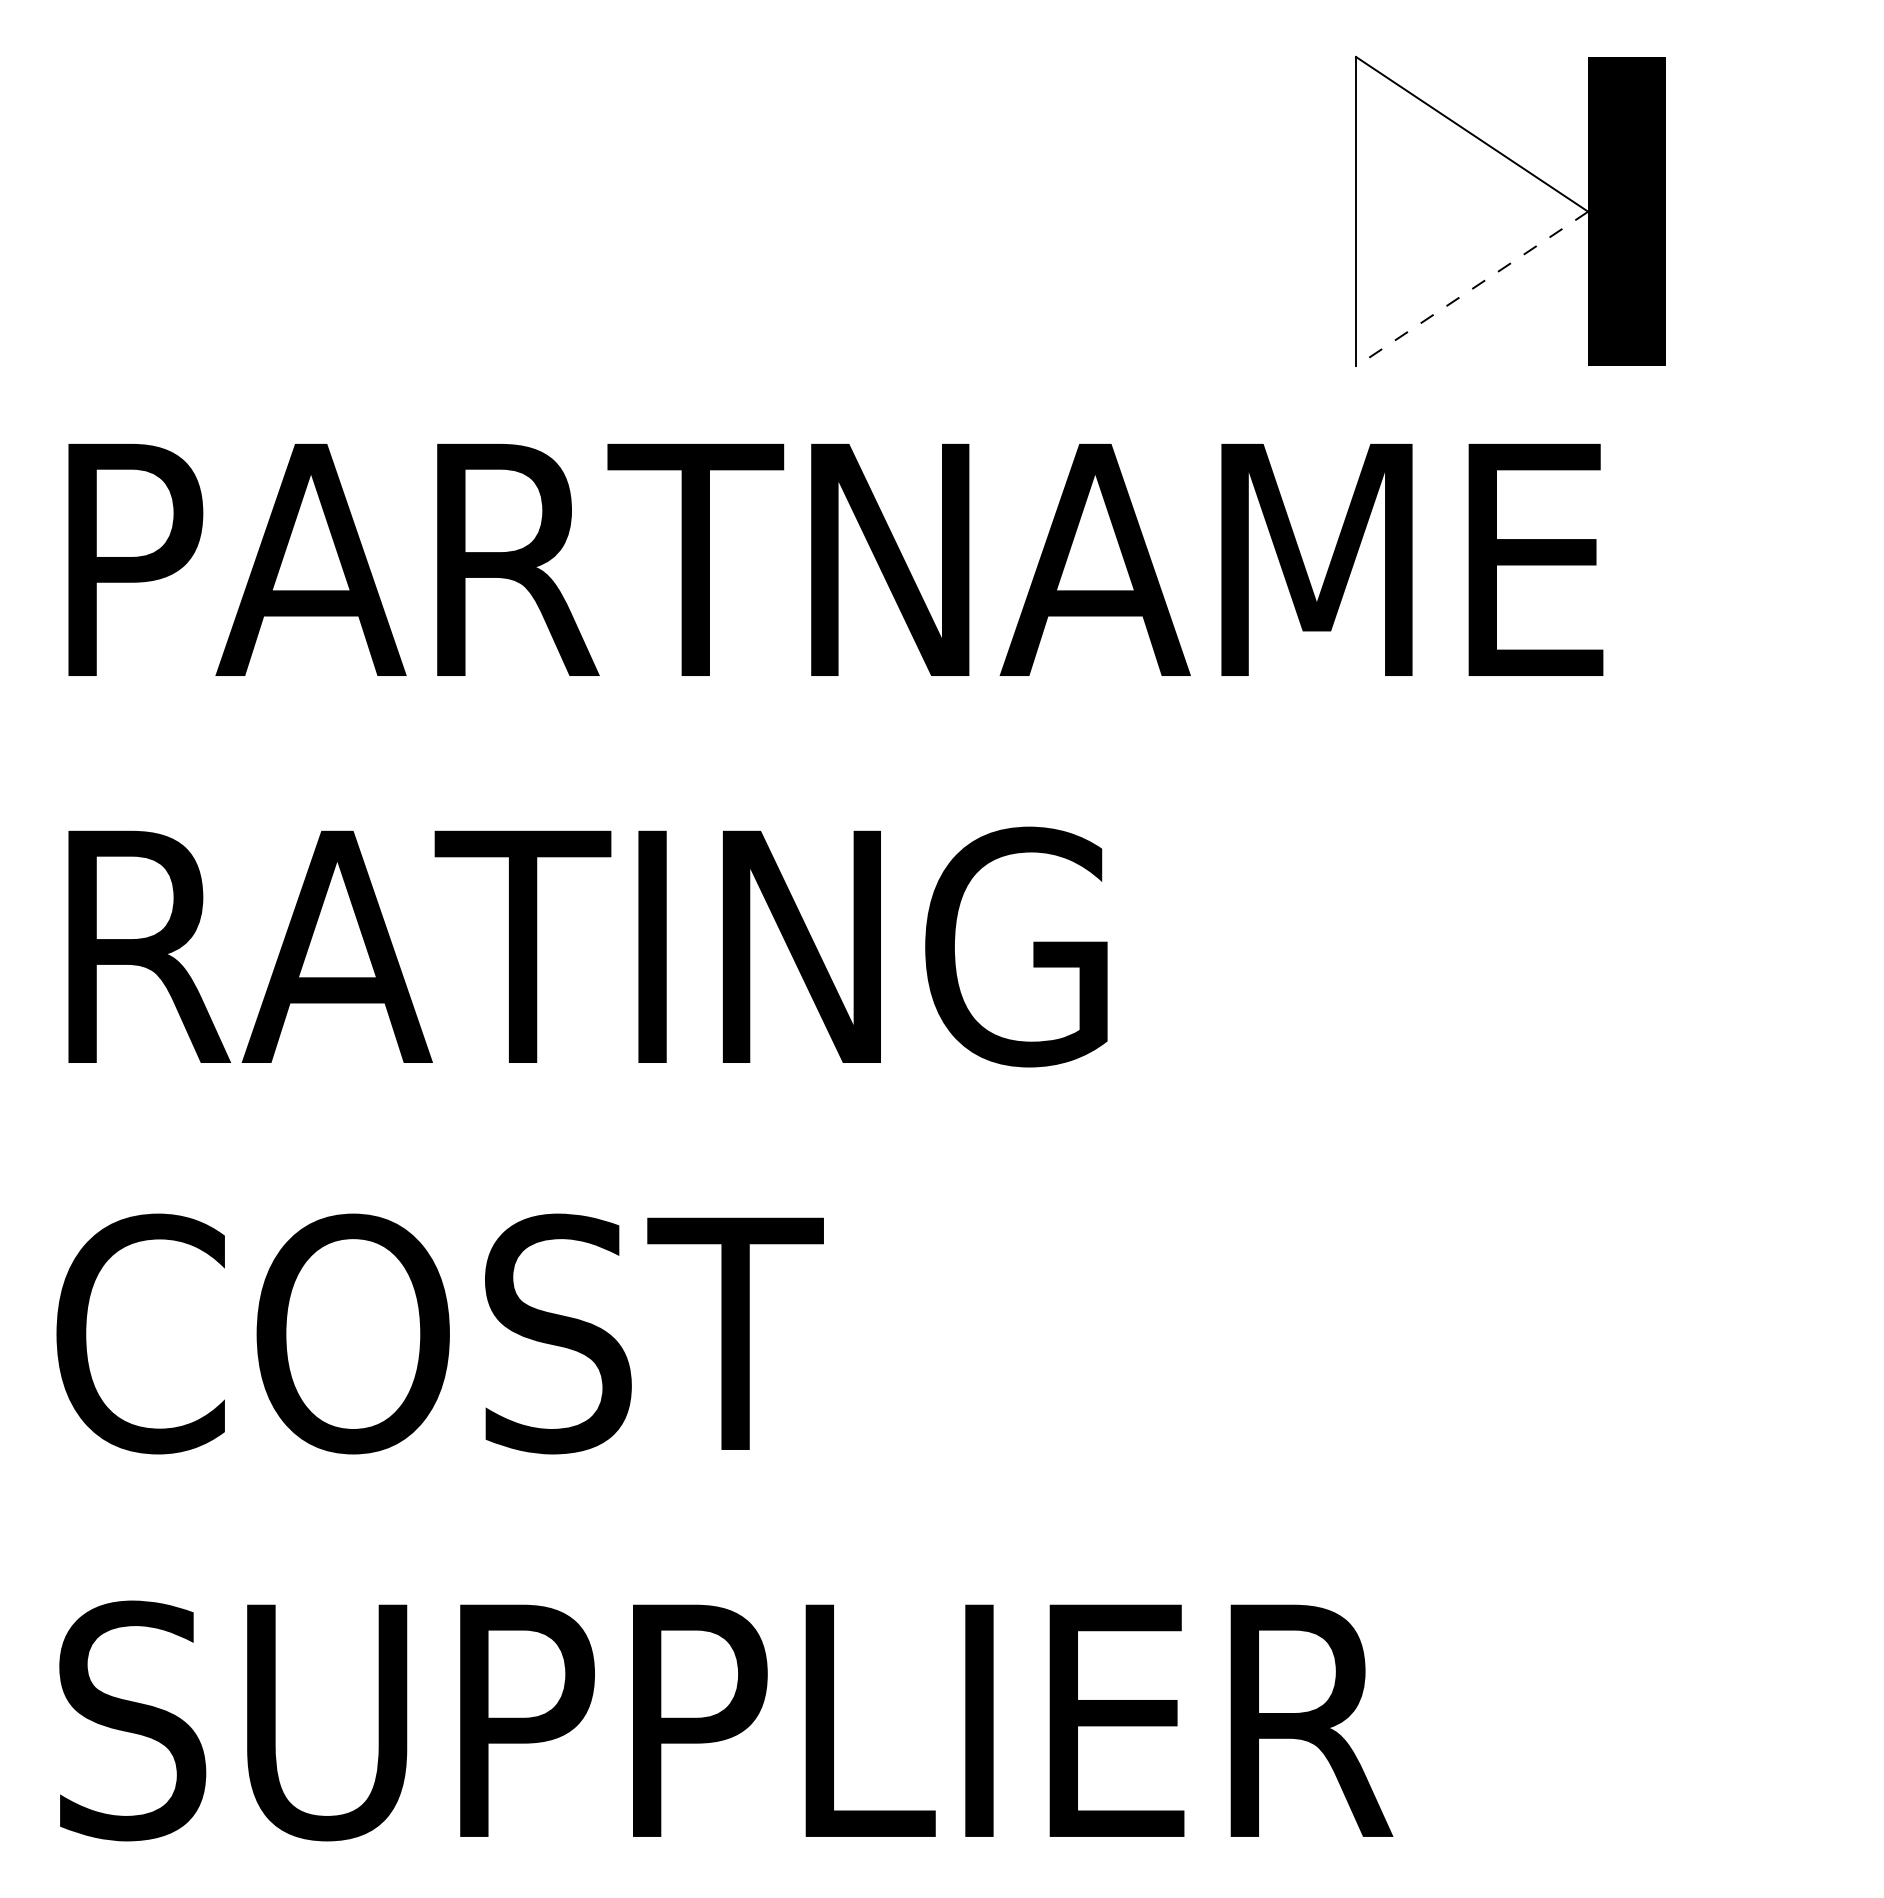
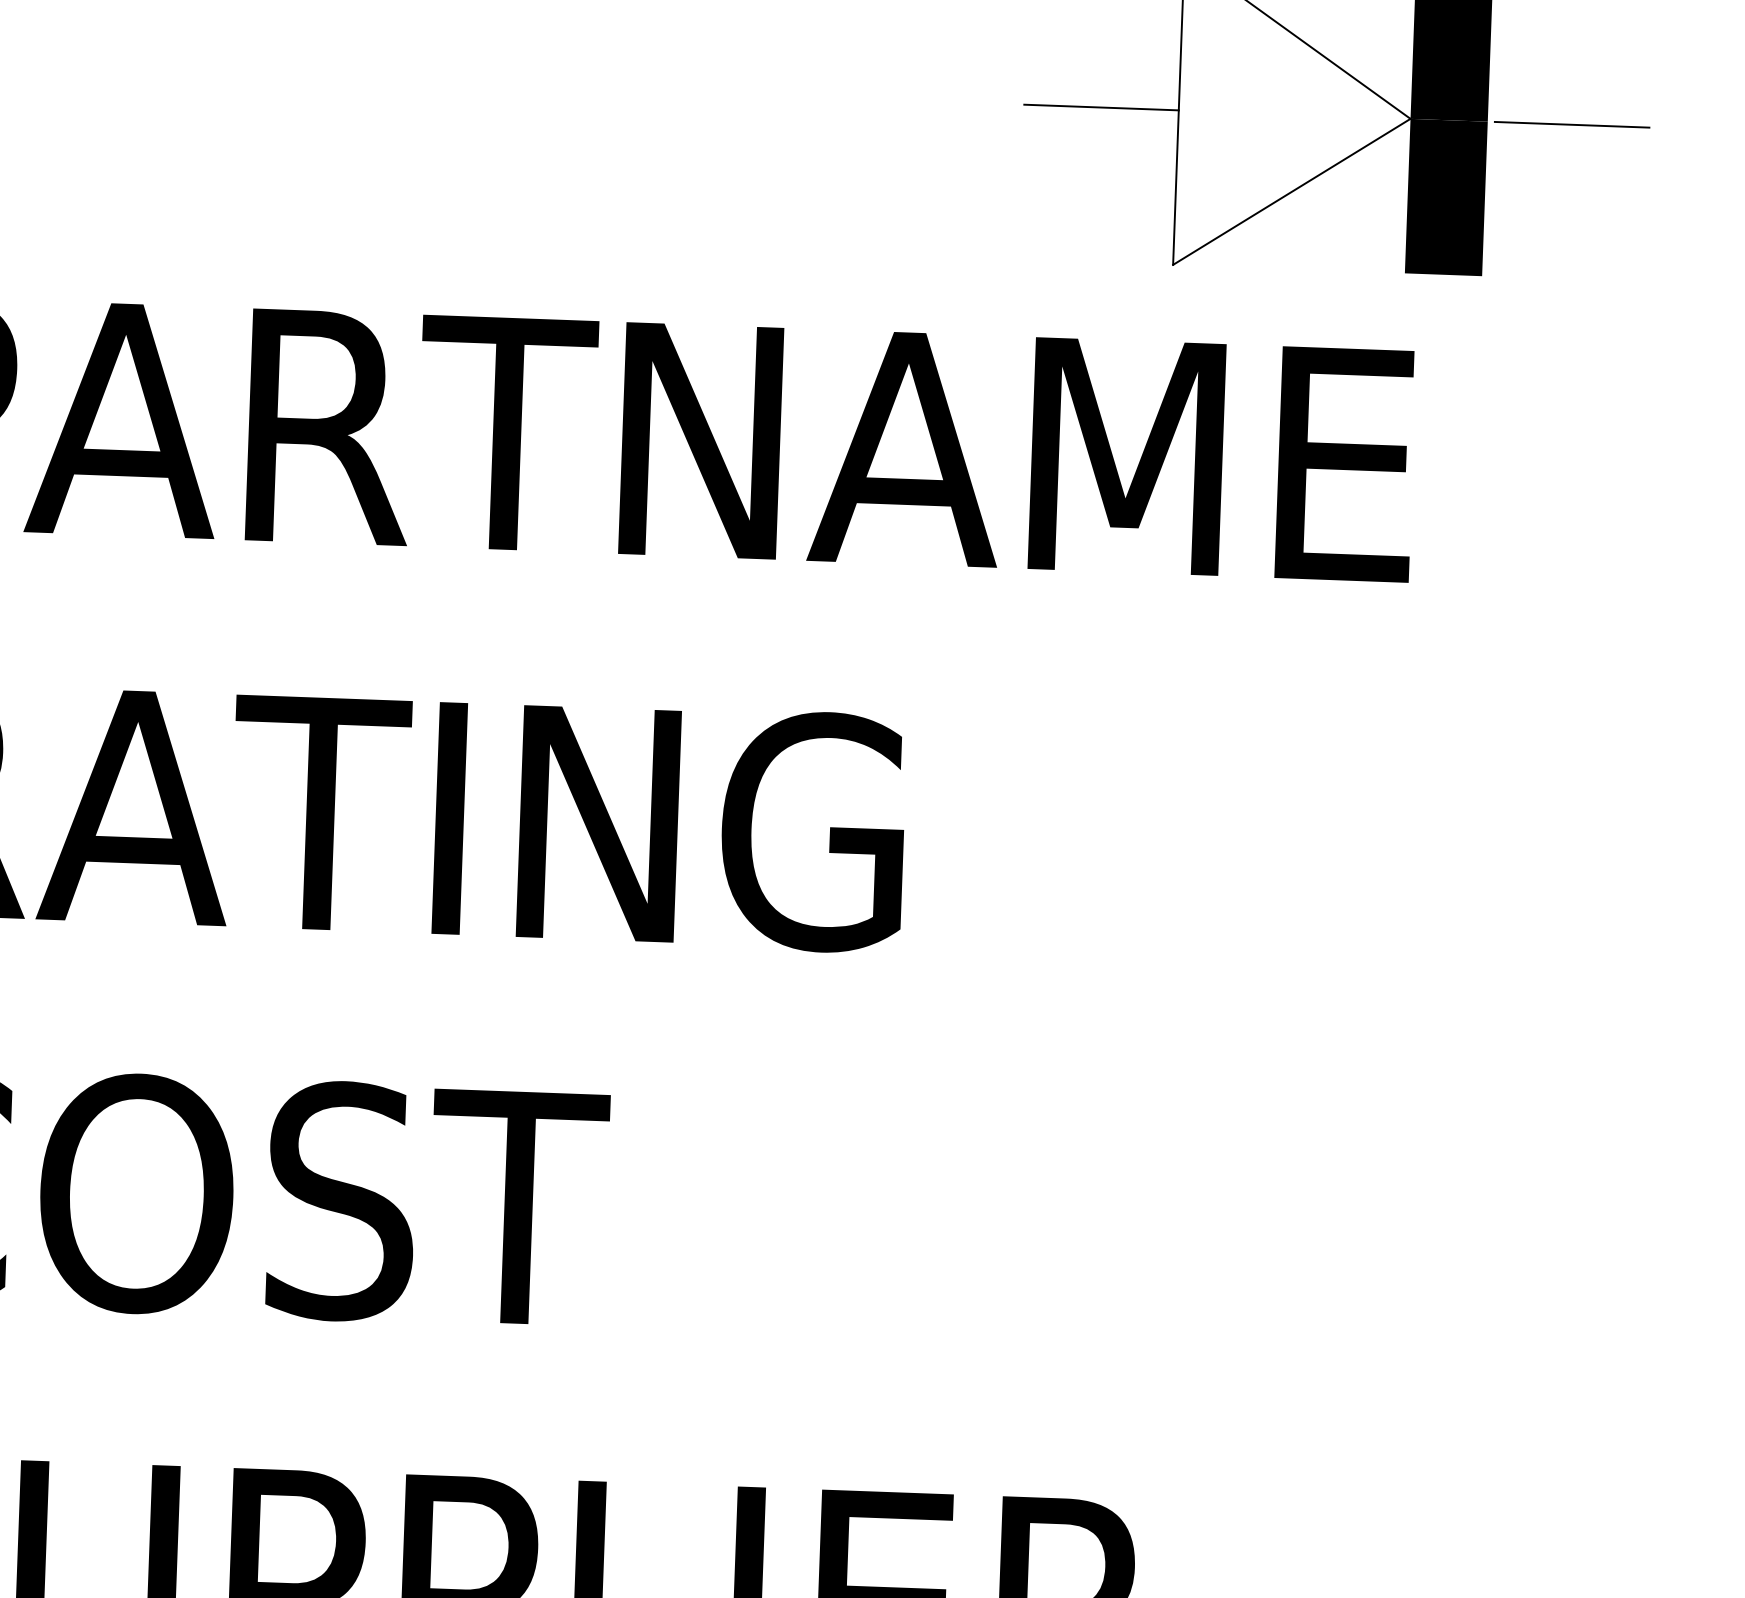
line: (1278, 211) -> (1101, 107), added
line: (1749, 211) -> (1571, 124), added
line: (1472, 289) -> (1292, 192), dashed -> solid

